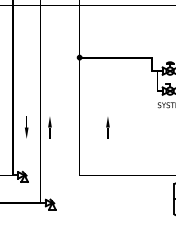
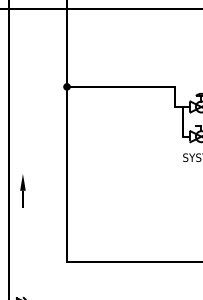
line: (107, 127) -> (108, 190), removed

